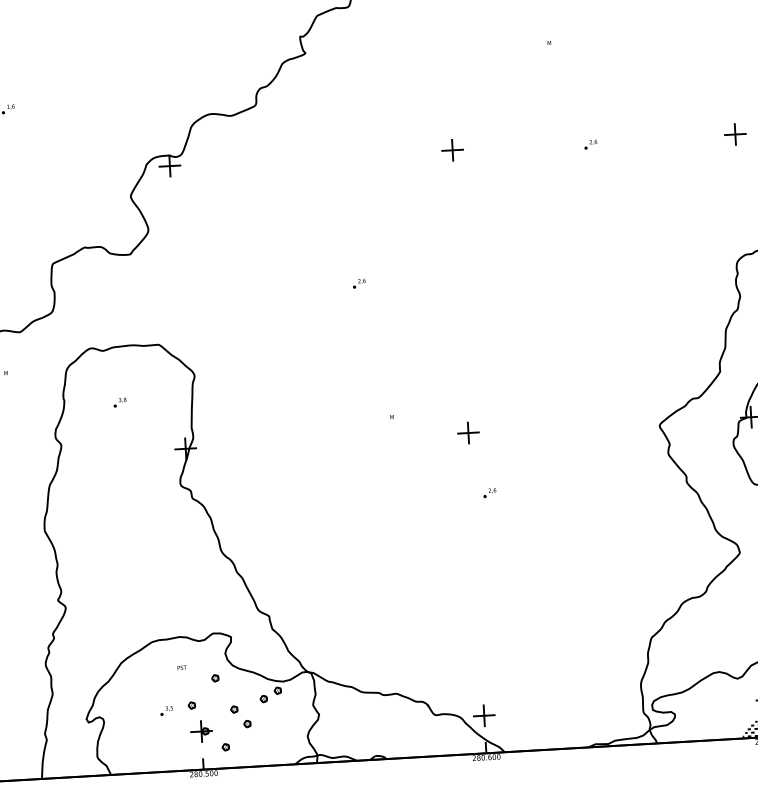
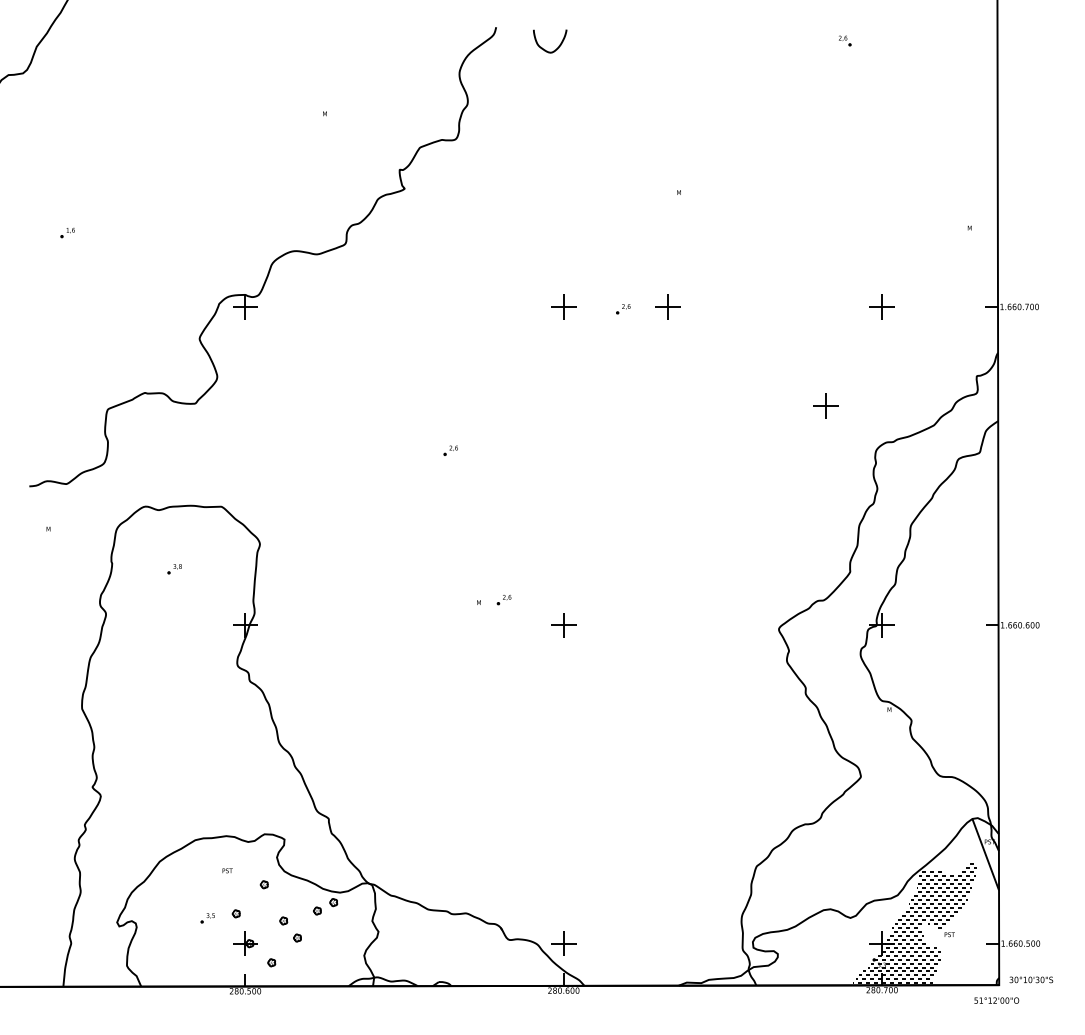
part: (544, 144) -> (667, 306), added
part: (591, 144) -> (623, 309), moved
part: (689, 224) -> (825, 405), added
part: (489, 493) -> (503, 600), moved

